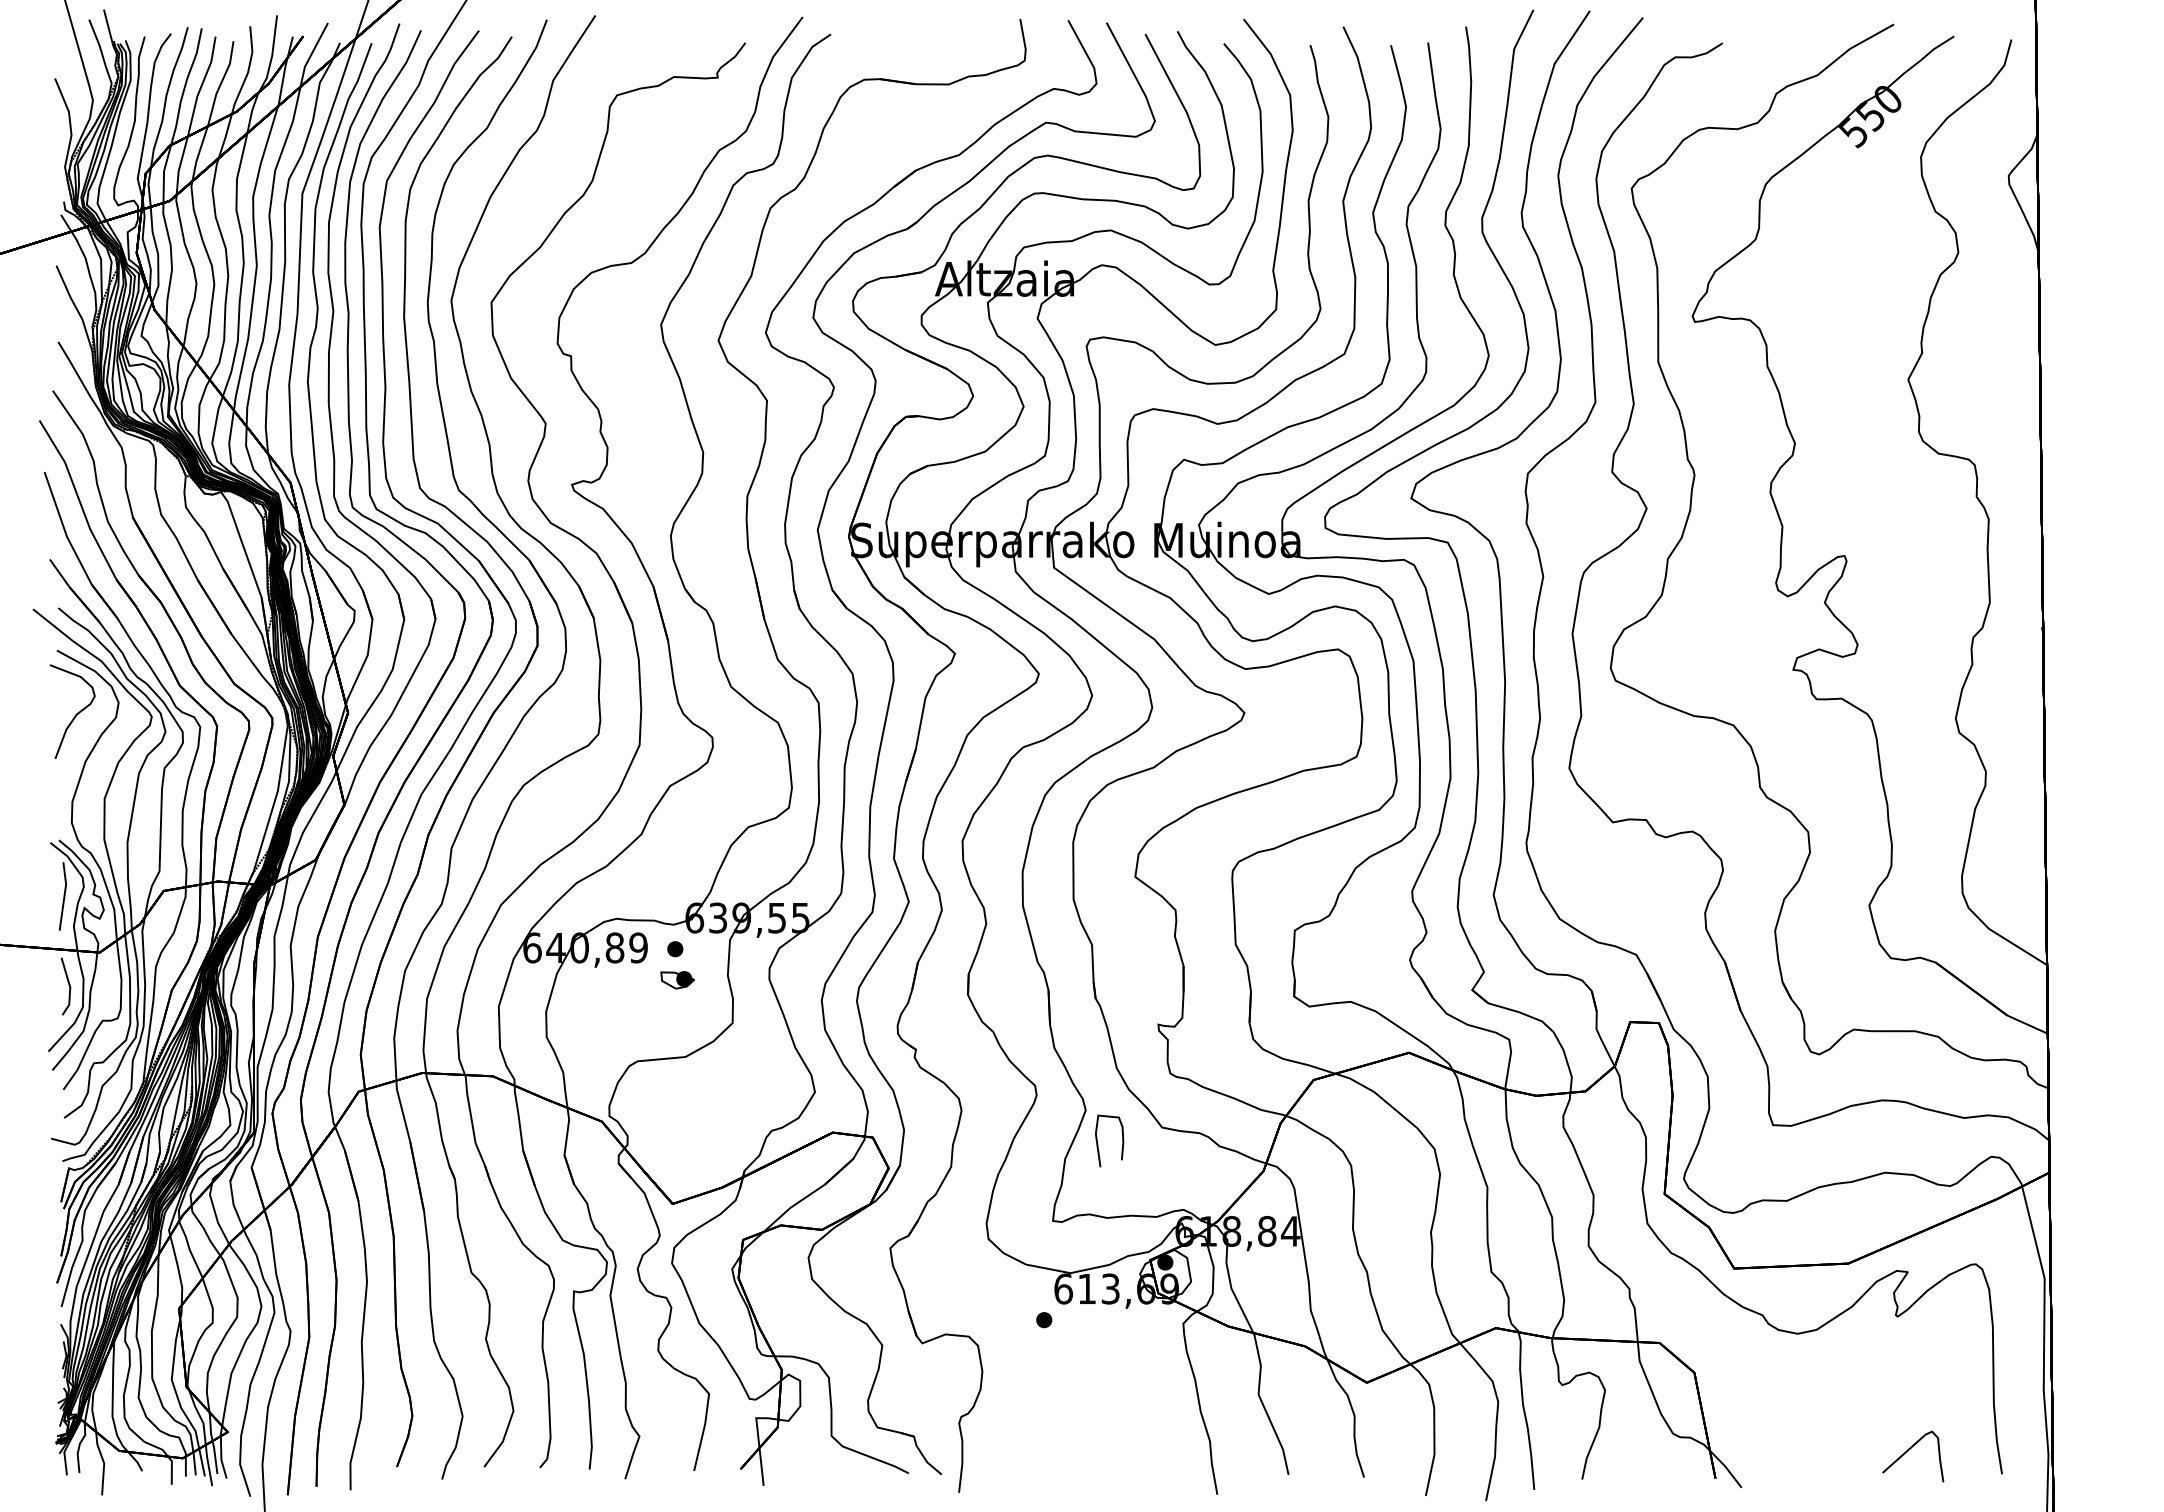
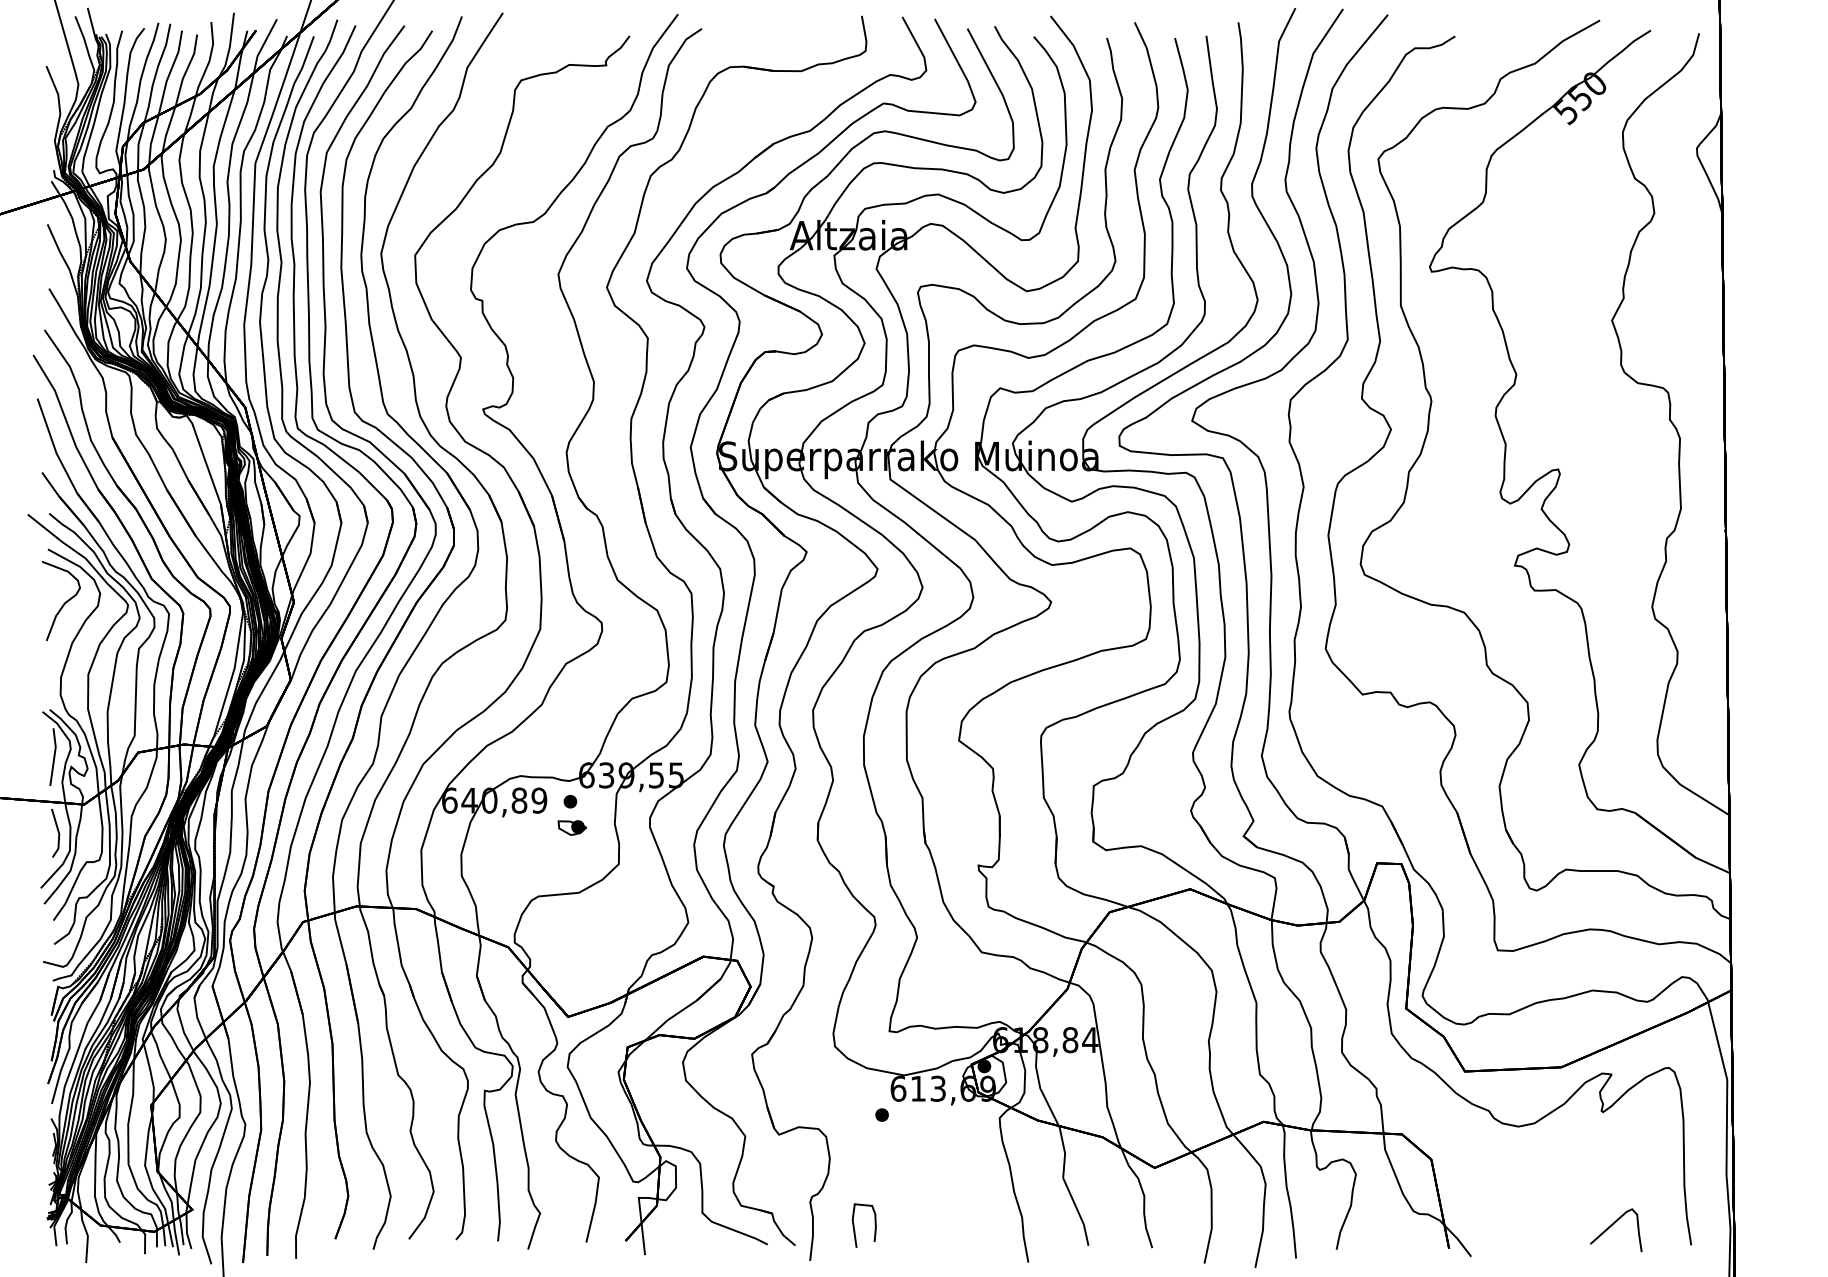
curve: (1097, 1140) -> (854, 1225), moved

